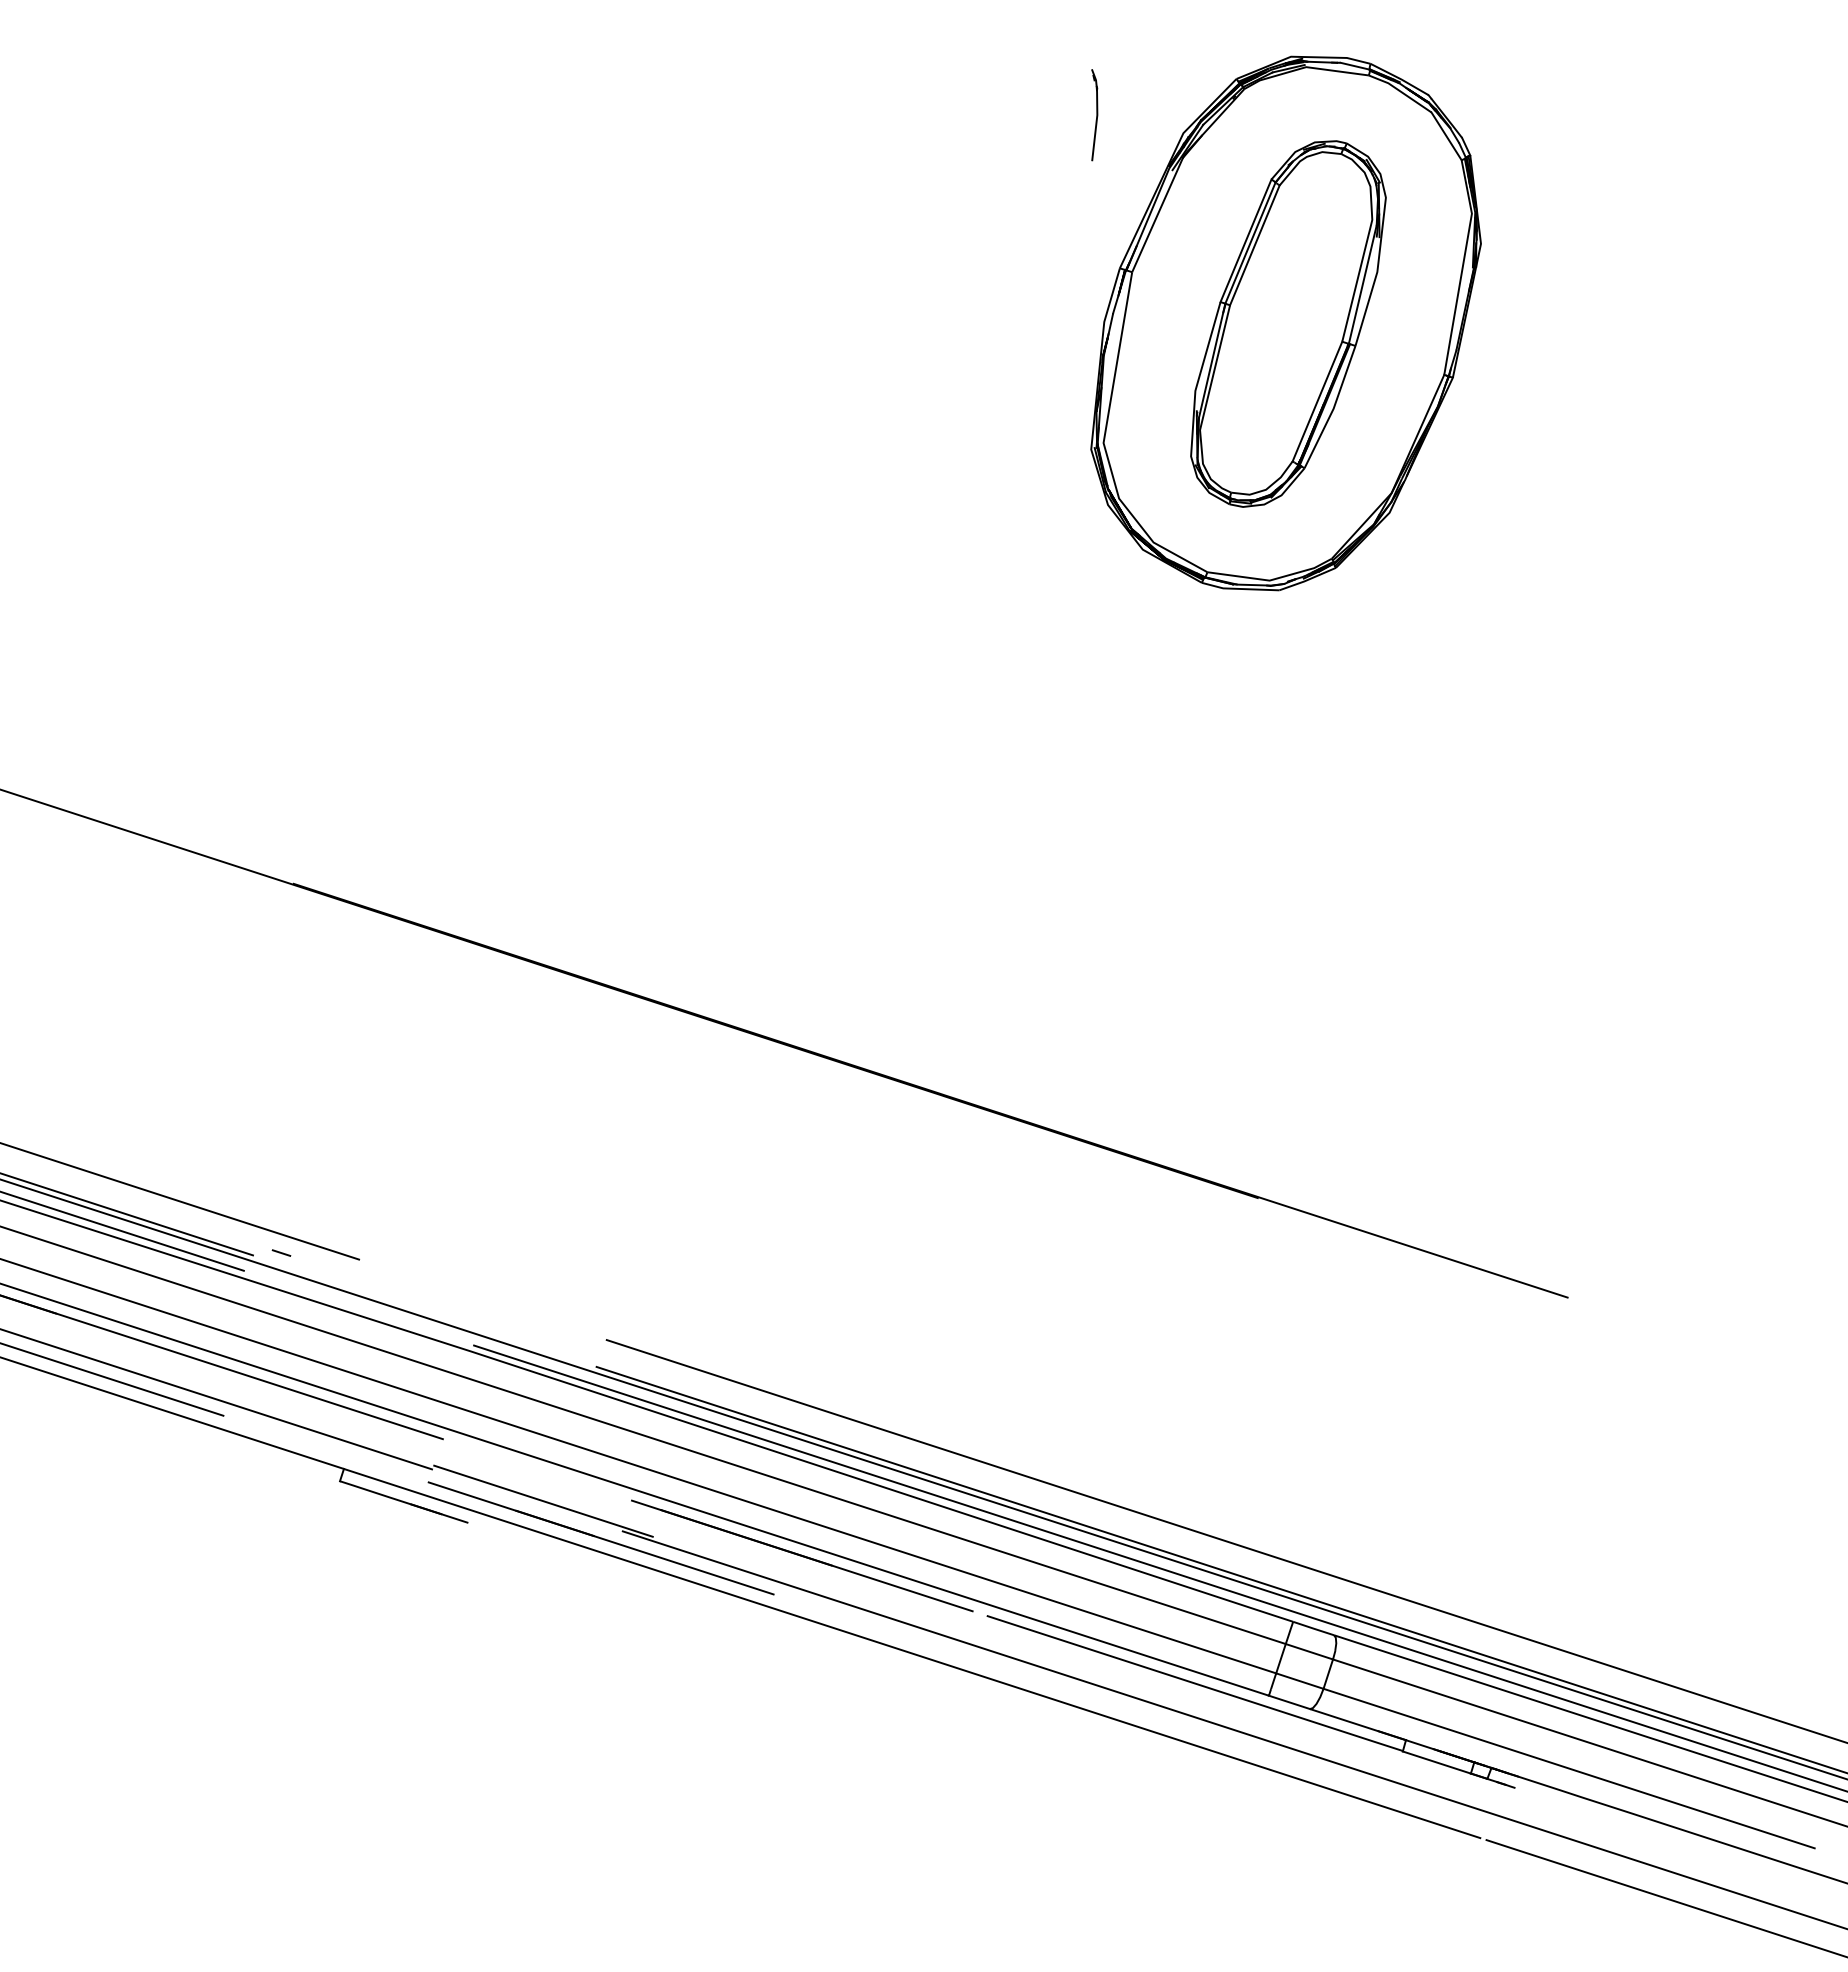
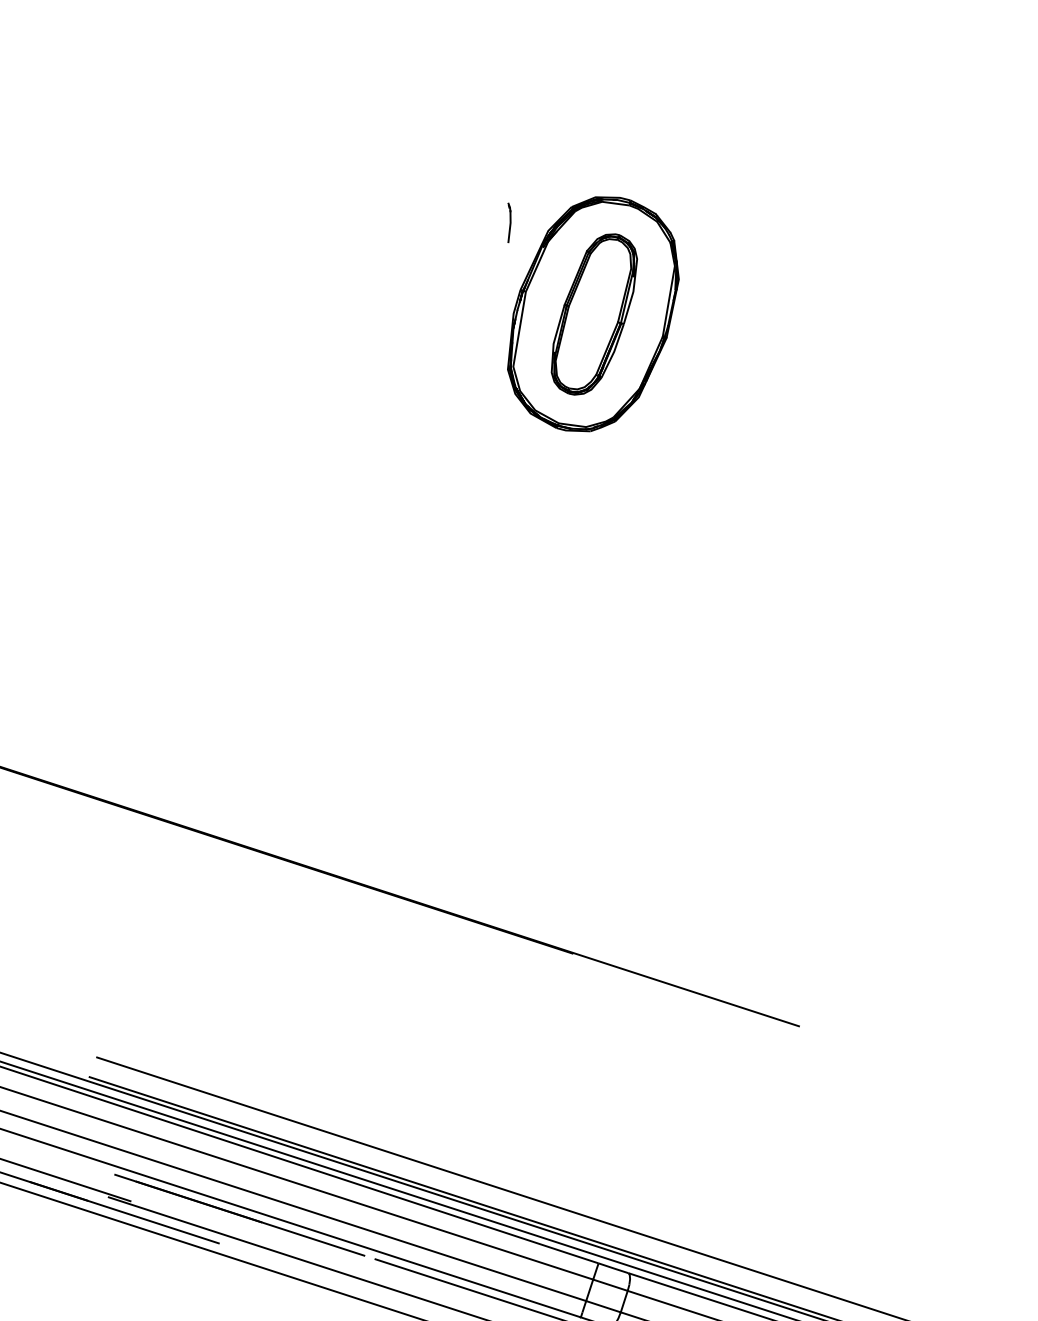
part: (1285, 323) -> (592, 314), size x0.6

